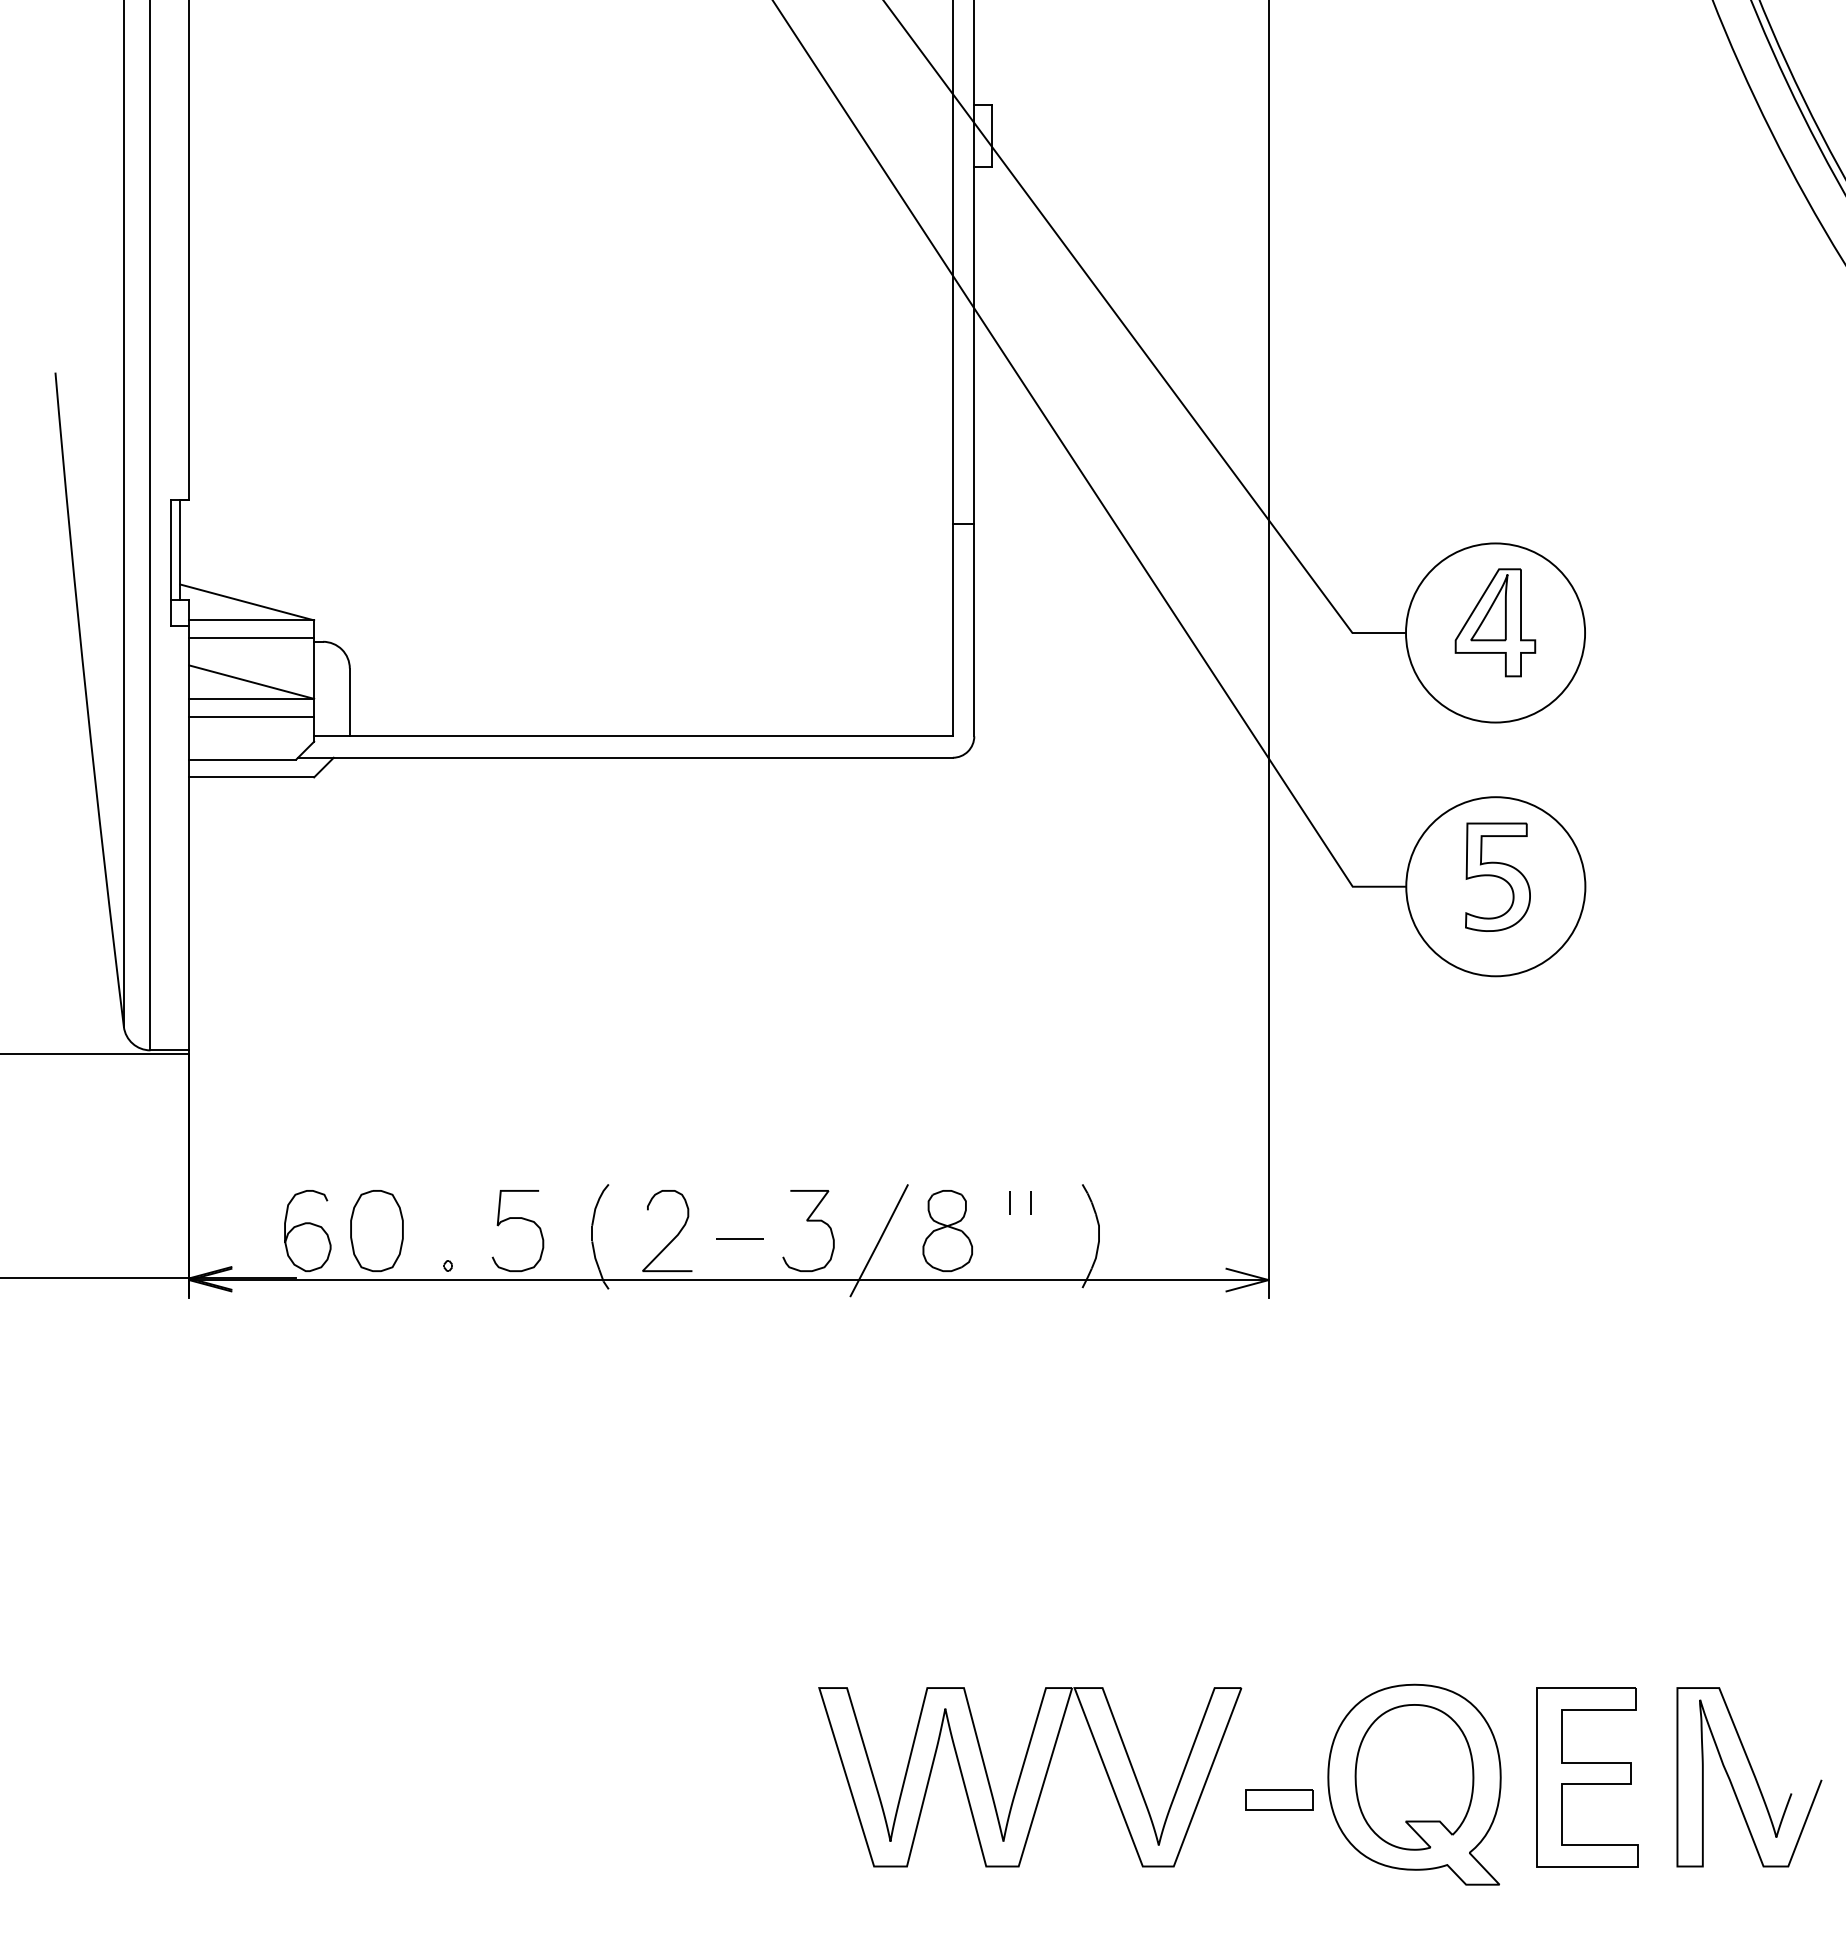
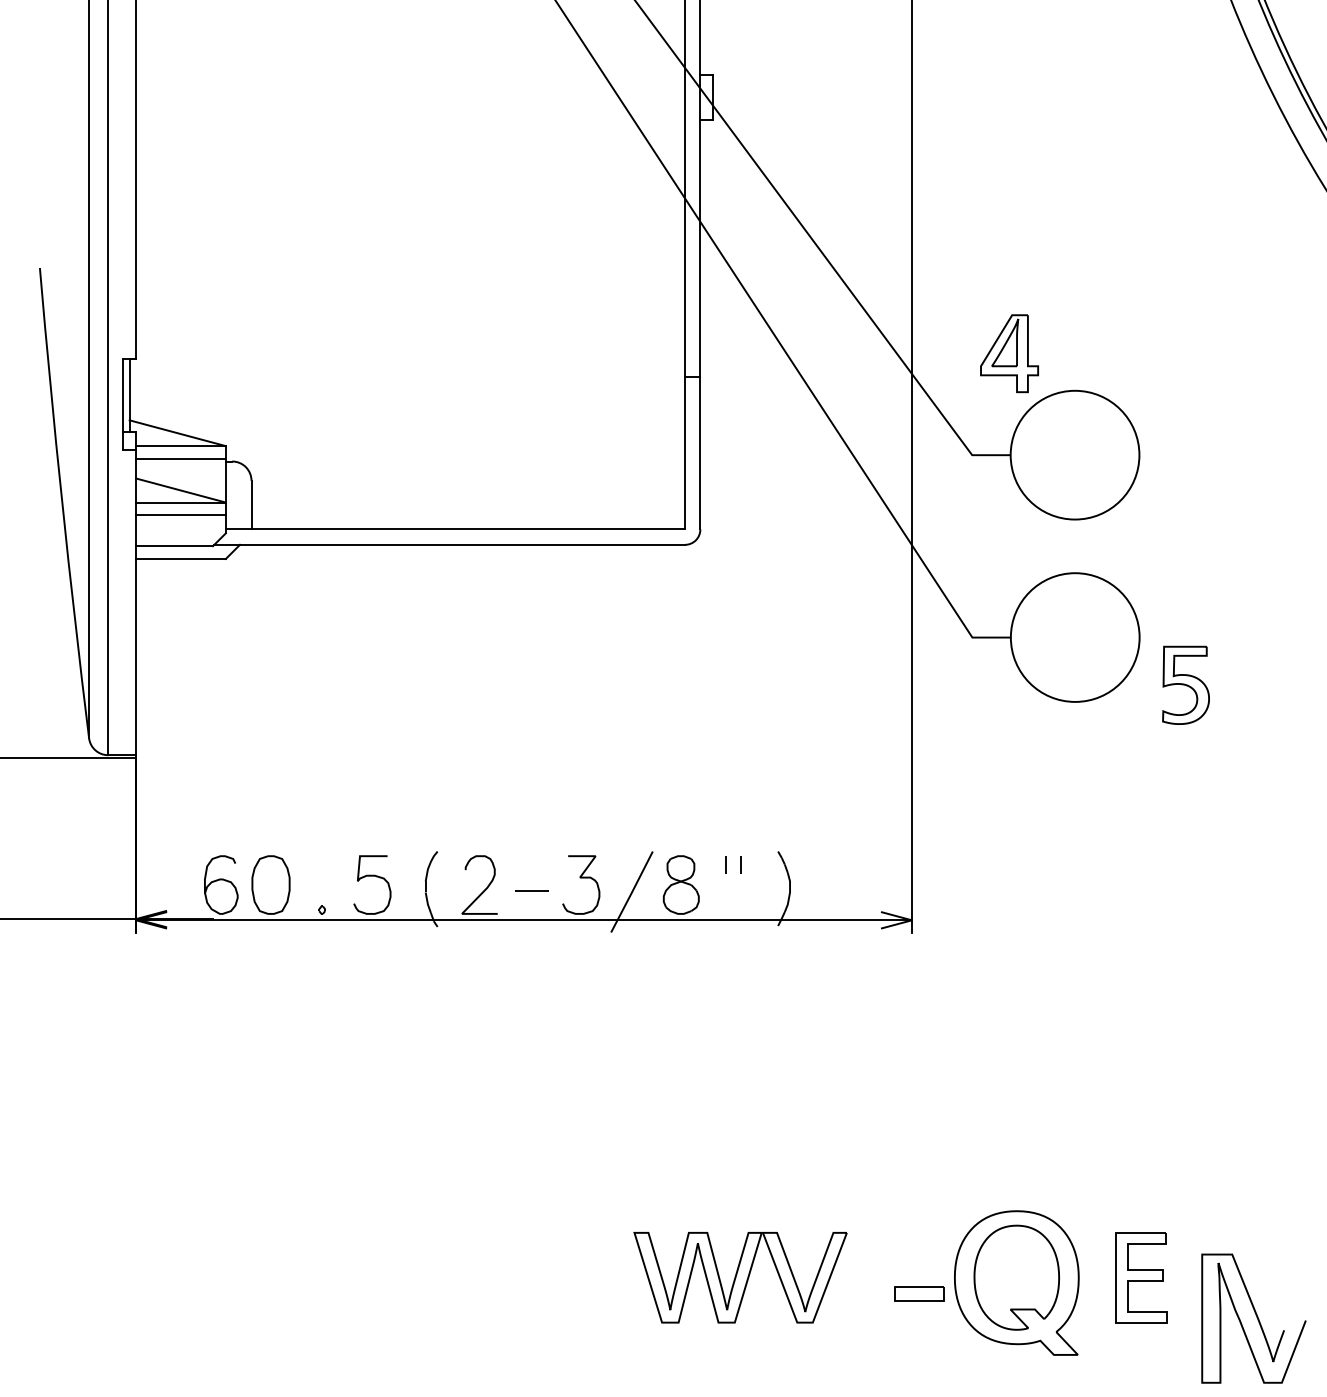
part: (1495, 622) -> (1009, 353), moved
part: (1497, 876) -> (1185, 684), moved
curve: (1753, 1776) -> (1256, 1318), moved
part: (1030, 1777) -> (740, 1277), size x0.7
part: (1587, 1777) -> (1141, 1277), size x0.7

